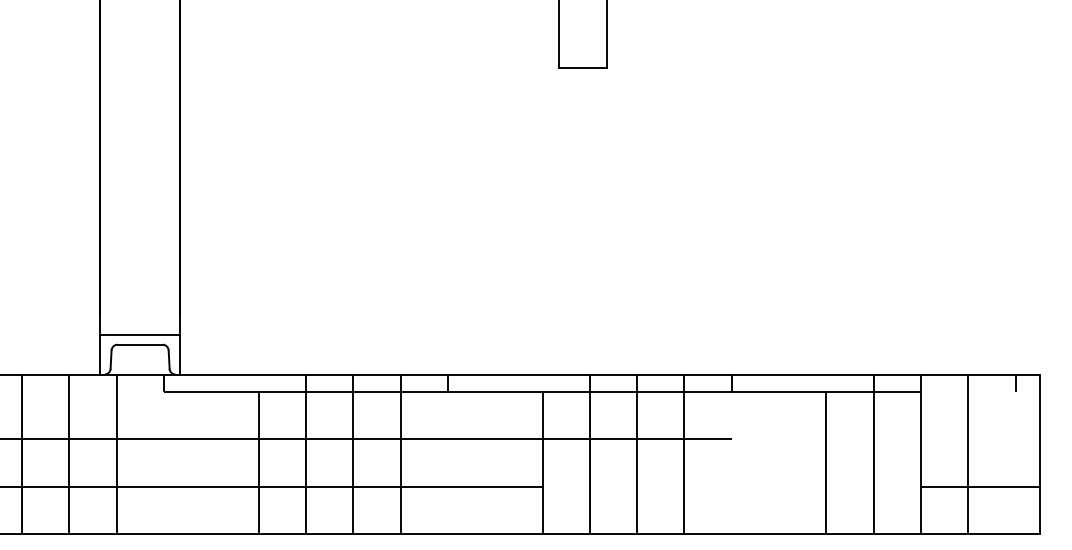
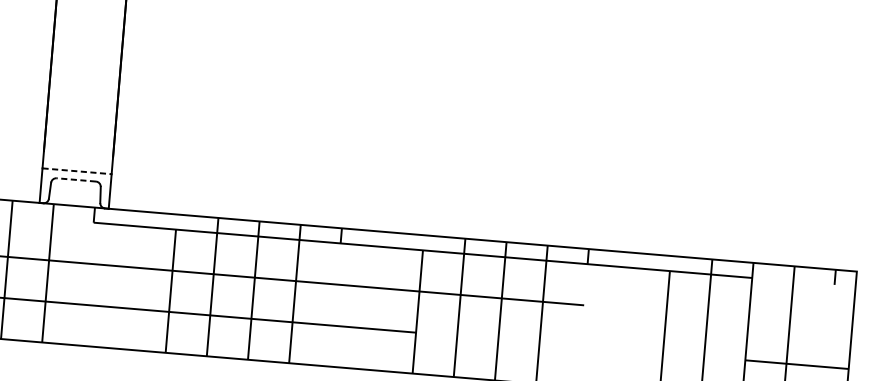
line: (140, 334) -> (77, 171), solid -> dashed
line: (140, 344) -> (76, 179), solid -> dashed

